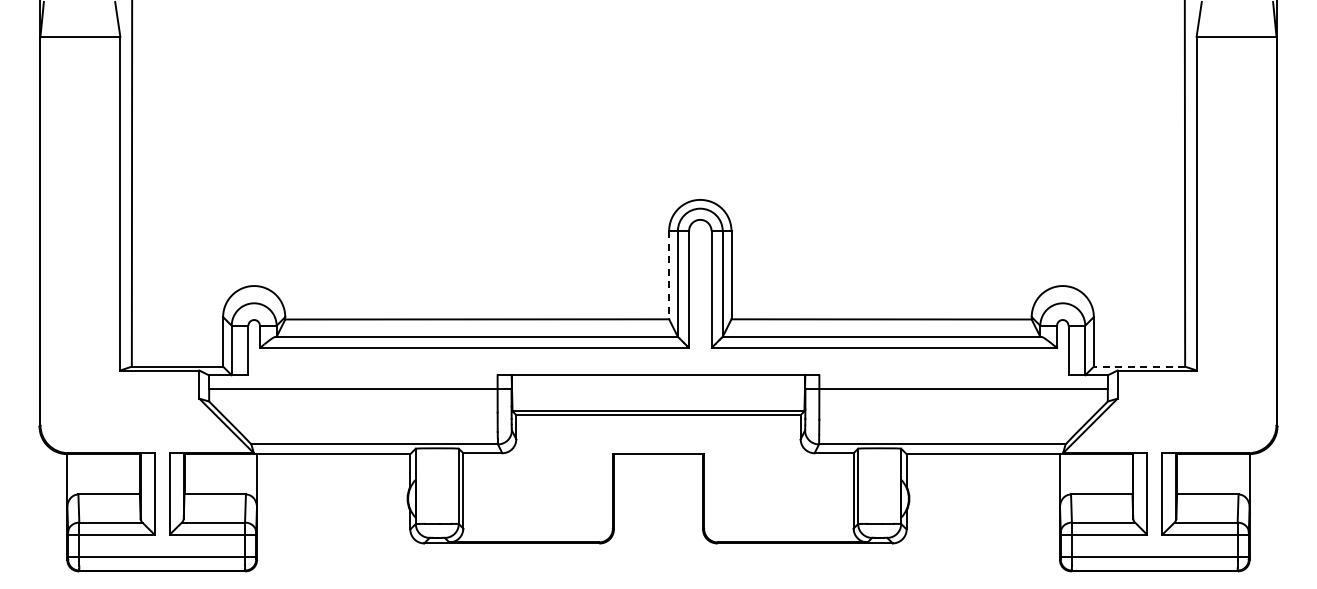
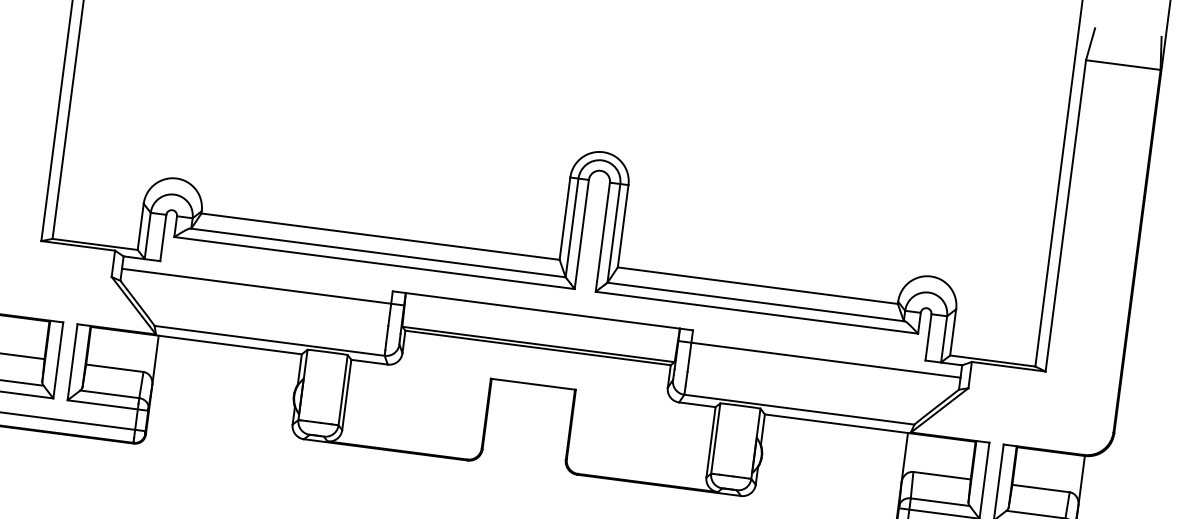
line: (669, 275) -> (565, 219), dashed -> solid
line: (1139, 366) -> (992, 360), dashed -> solid

